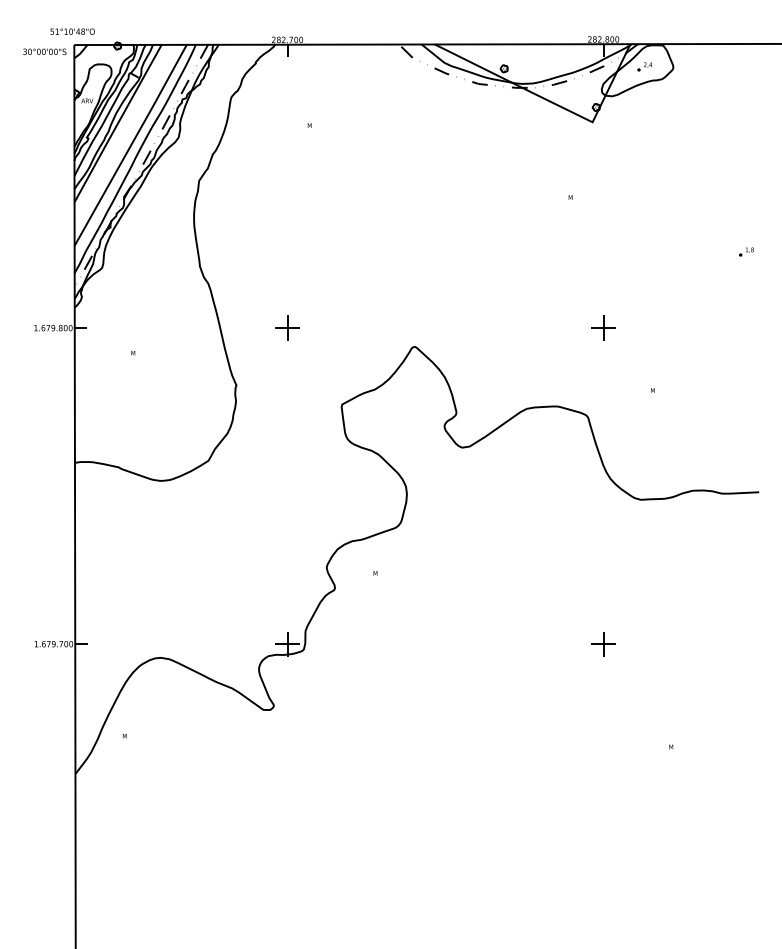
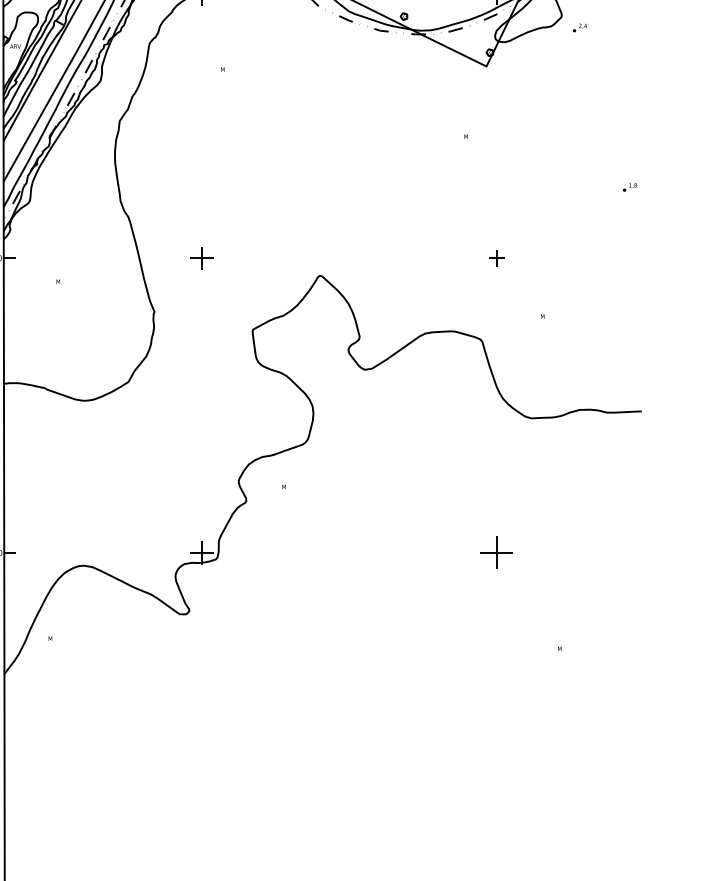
part: (644, 66) -> (579, 27), moved
part: (603, 327) -> (496, 257), size x0.7
part: (603, 644) -> (496, 553), size x1.4

